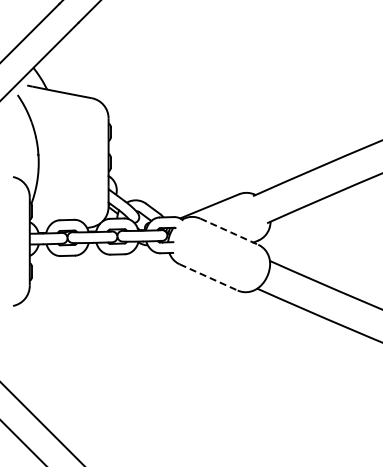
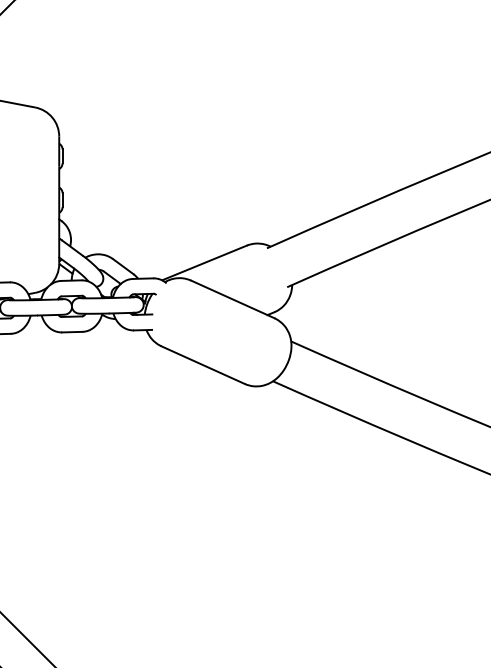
line: (229, 231) -> (233, 299), dashed -> solid
line: (208, 277) -> (202, 365), dashed -> solid

